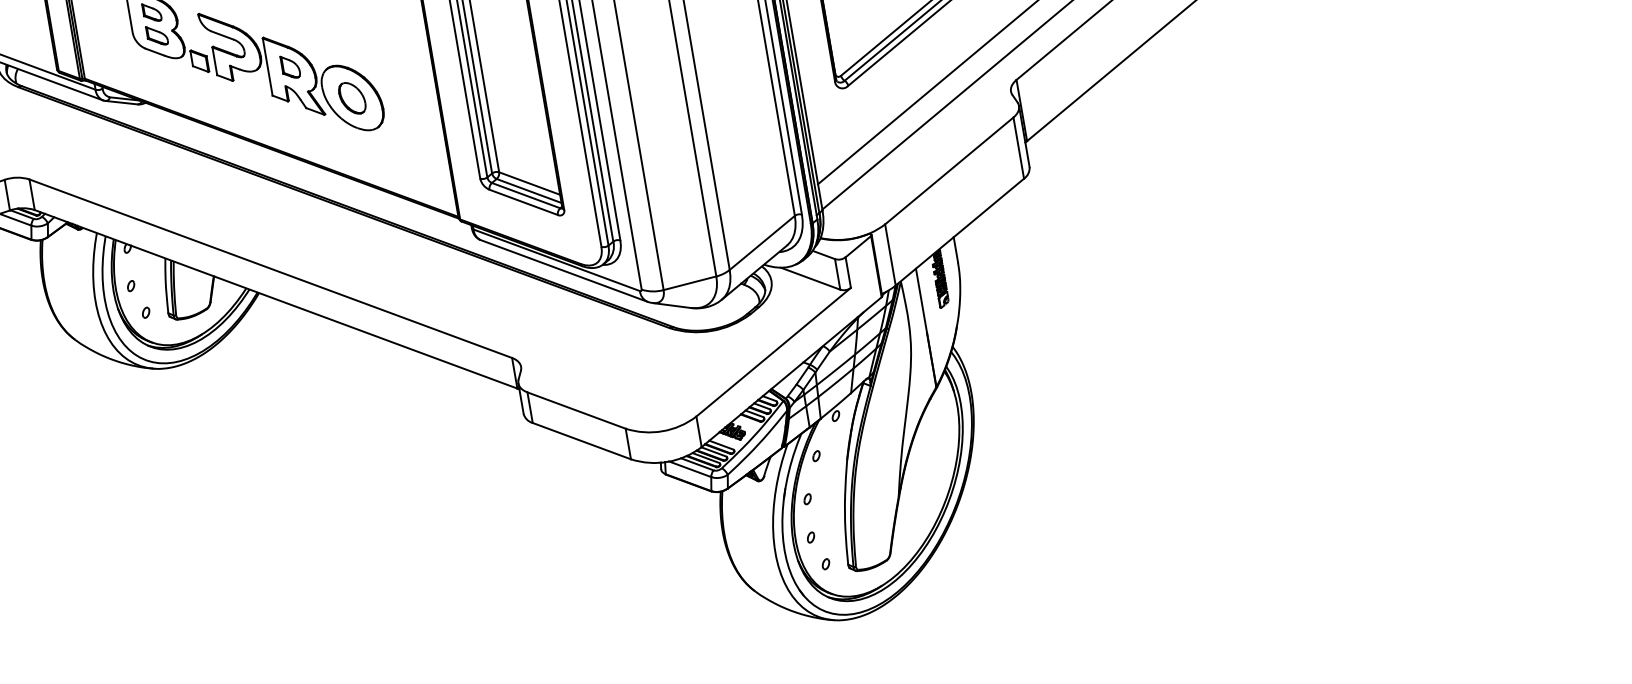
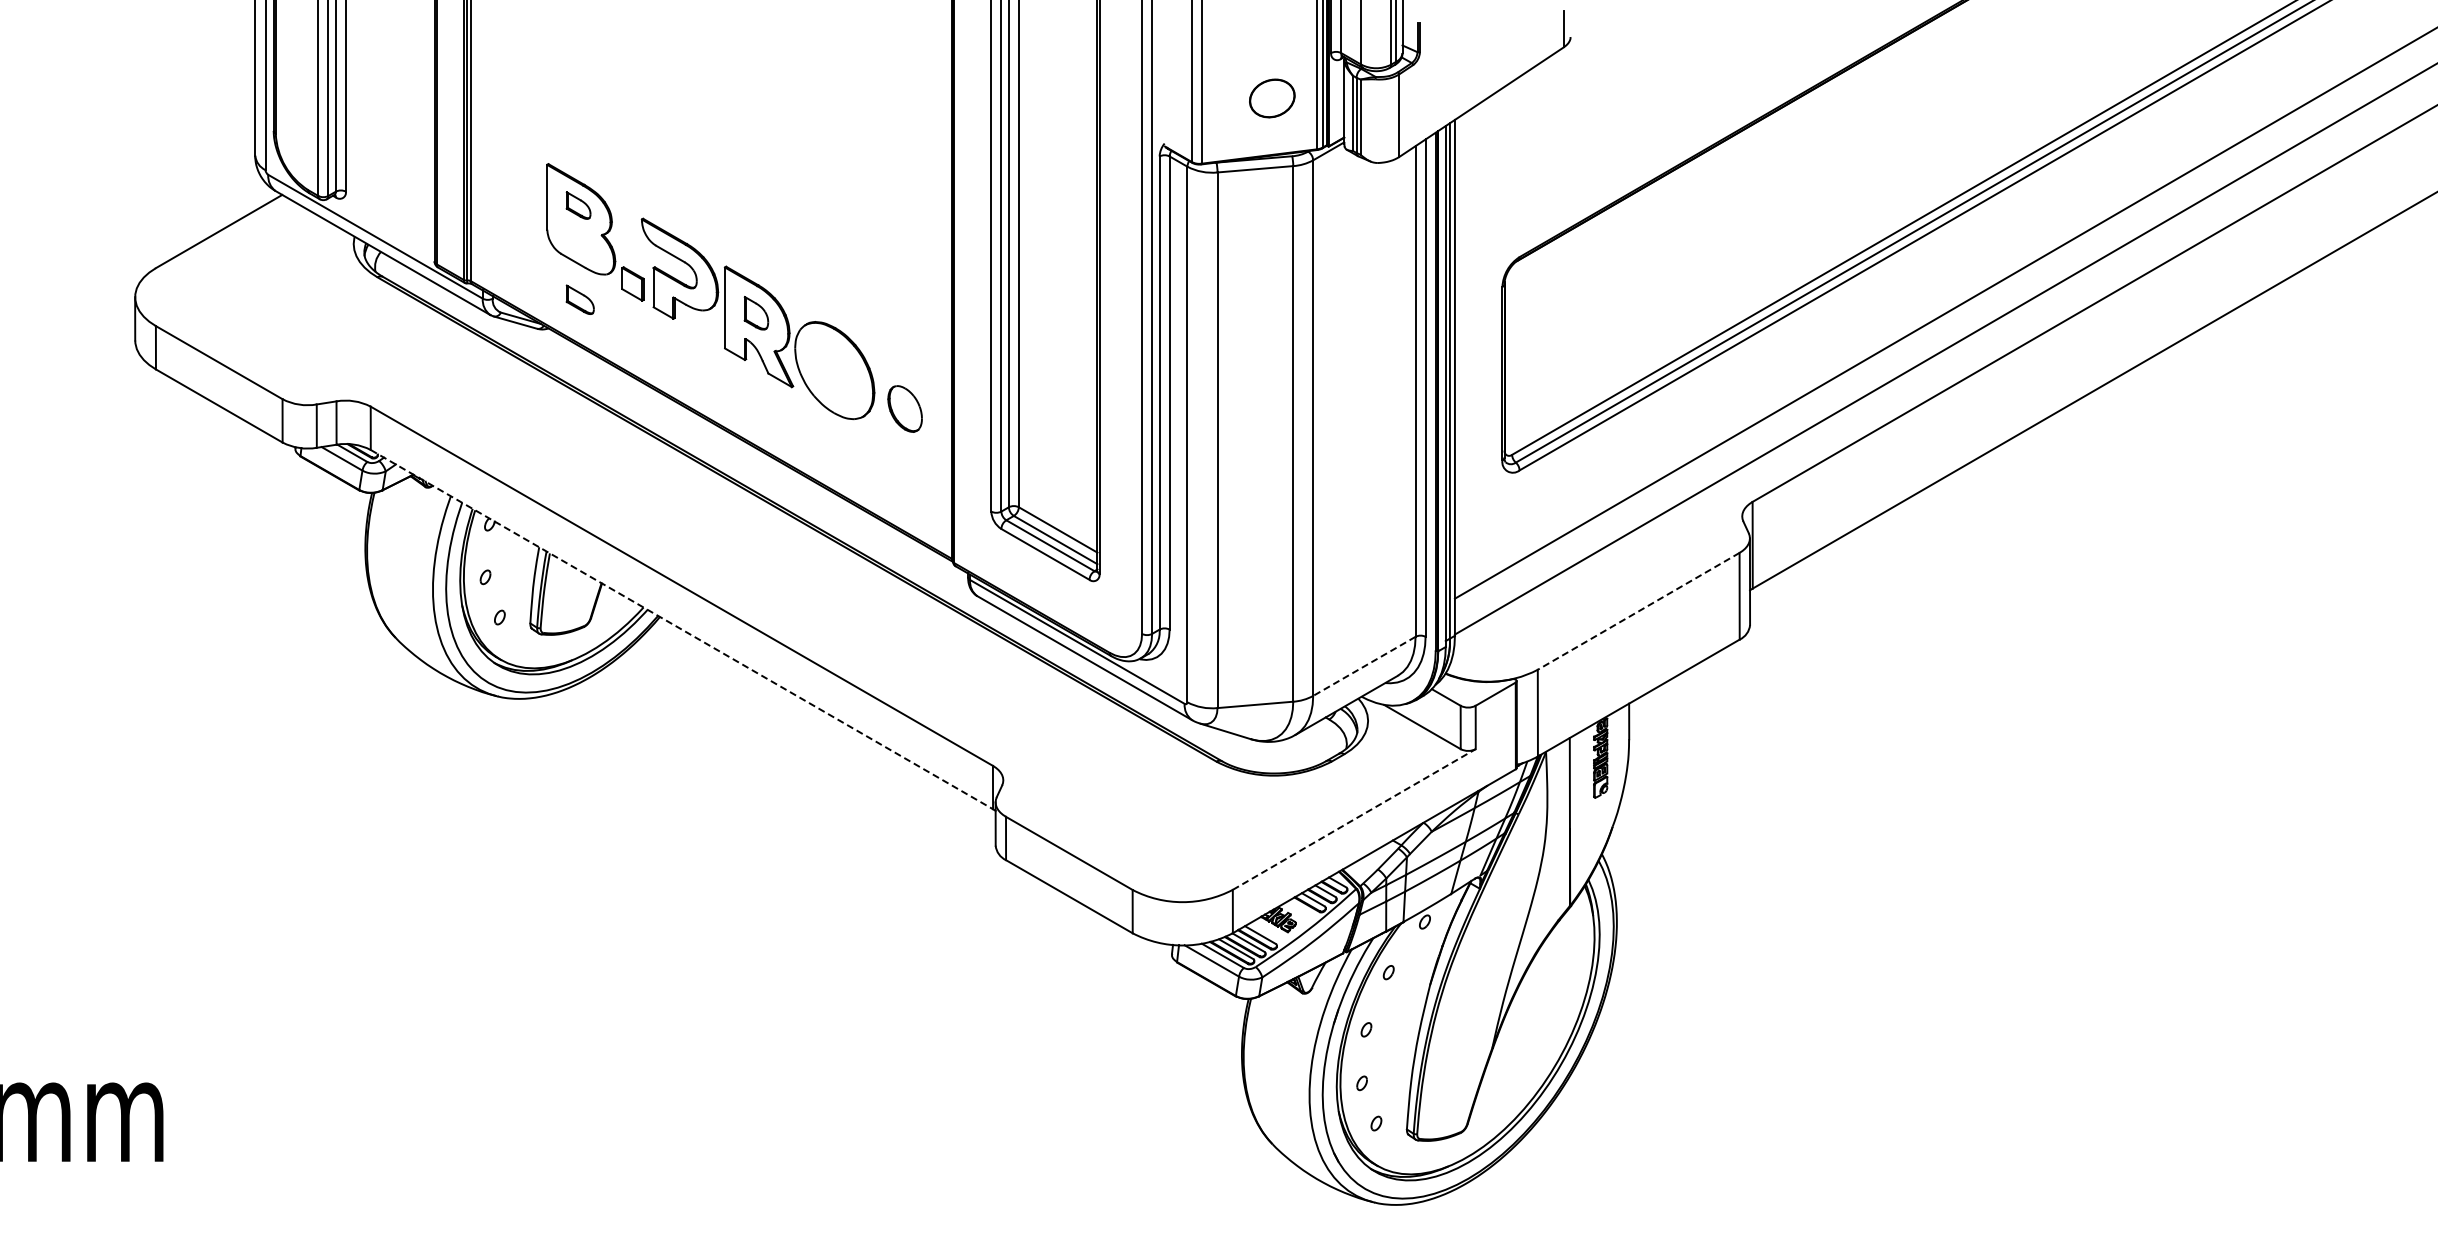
part: (156, 35) -> (579, 299), moved
part: (351, 98) -> (904, 408), moved
line: (949, 171) -> (1638, 611), solid -> dashed
line: (761, 243) -> (1363, 666), solid -> dashed
line: (276, 299) -> (682, 629), solid -> dashed
line: (773, 352) -> (1354, 819), solid -> dashed

